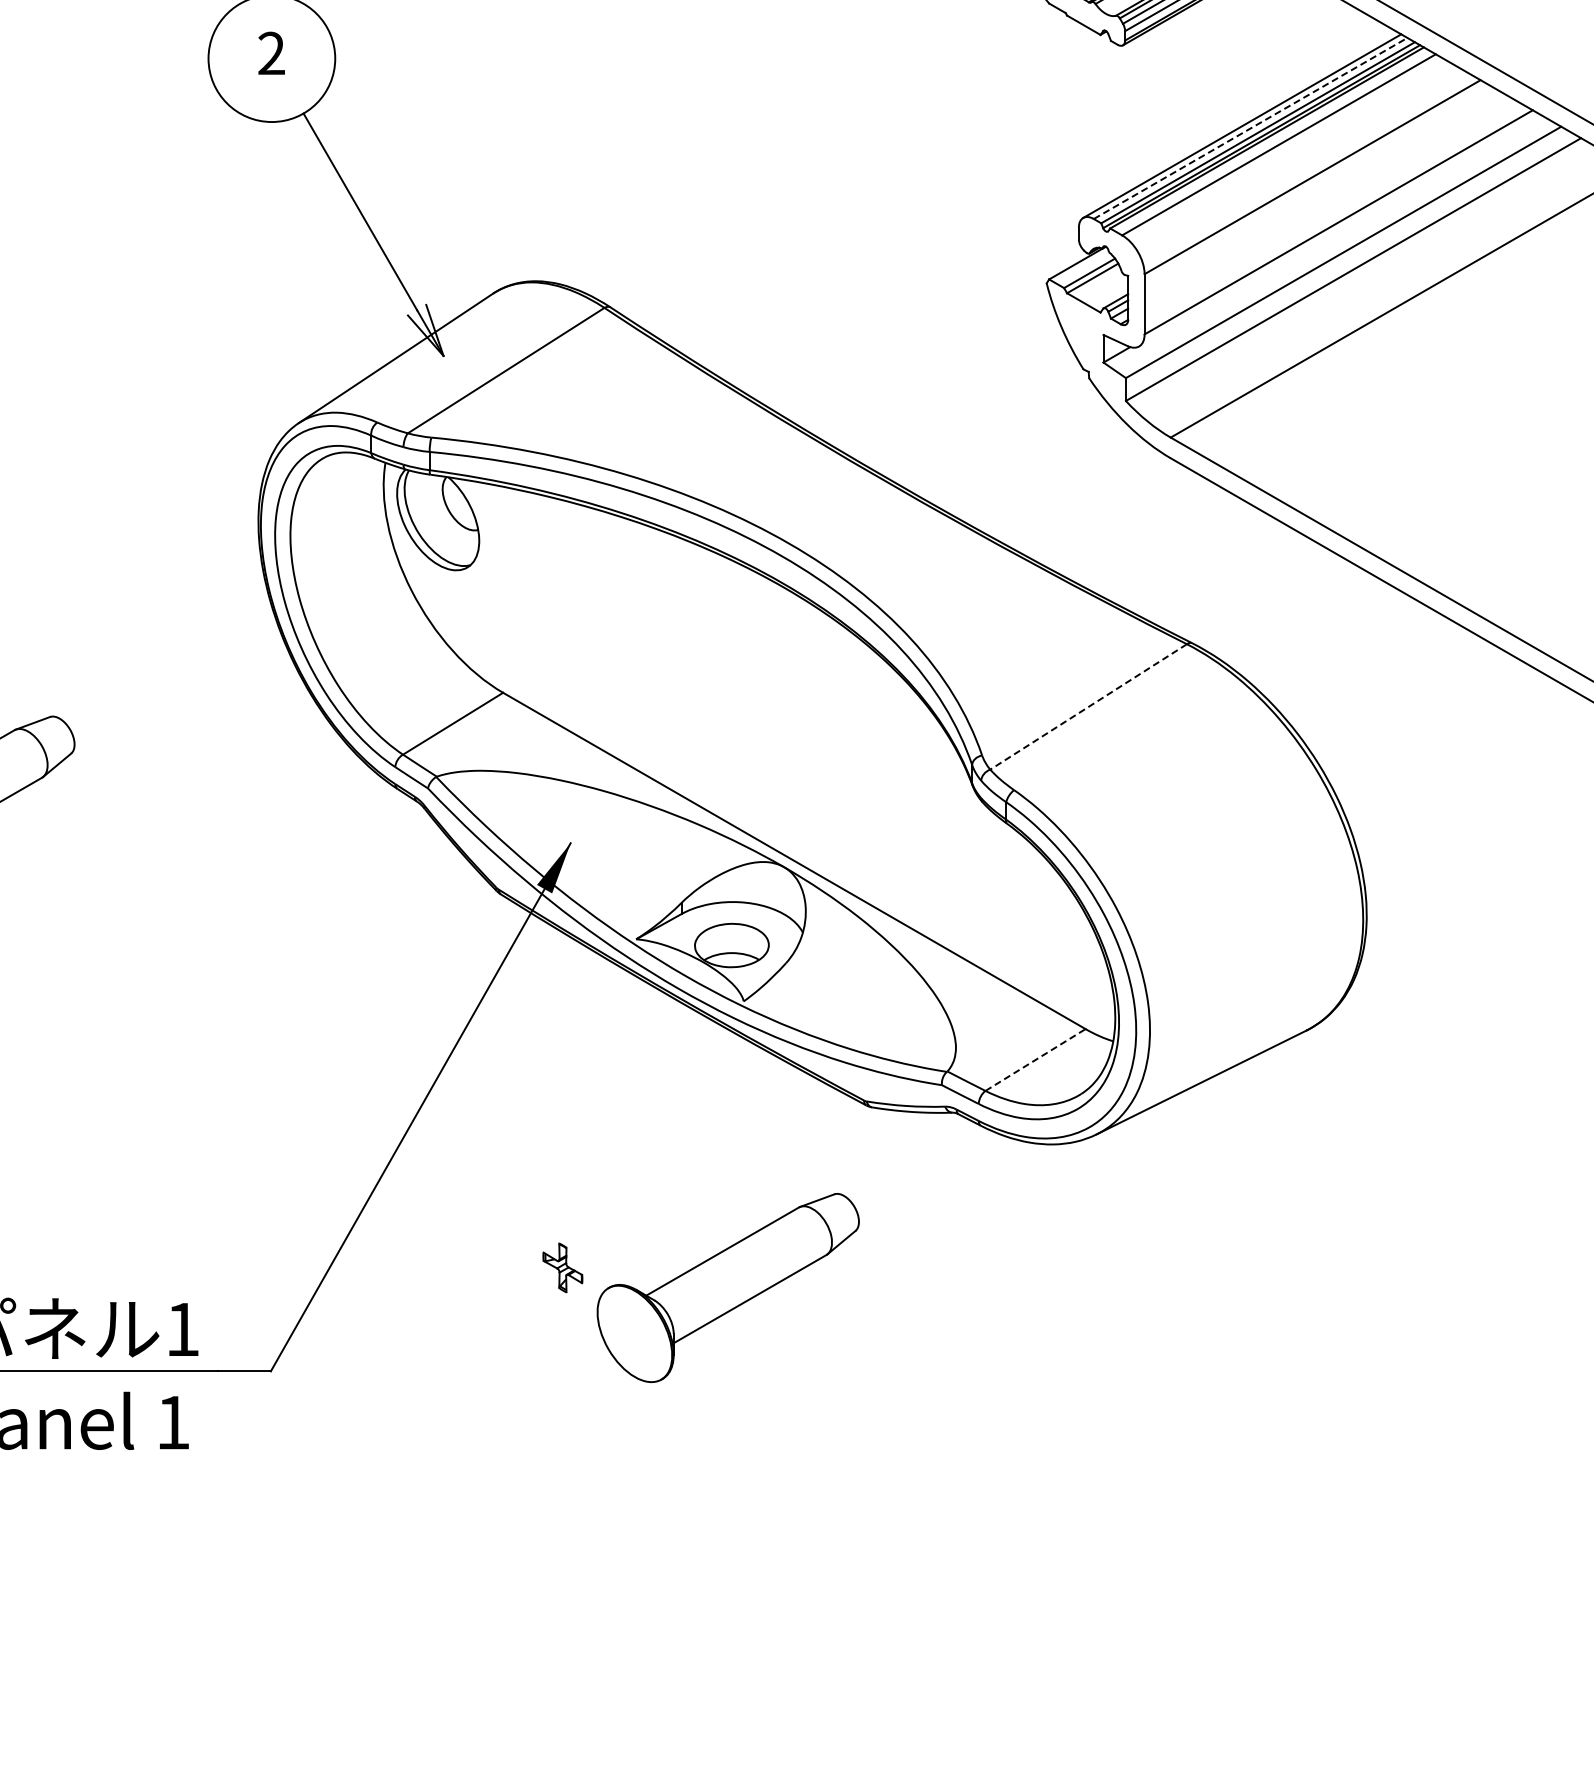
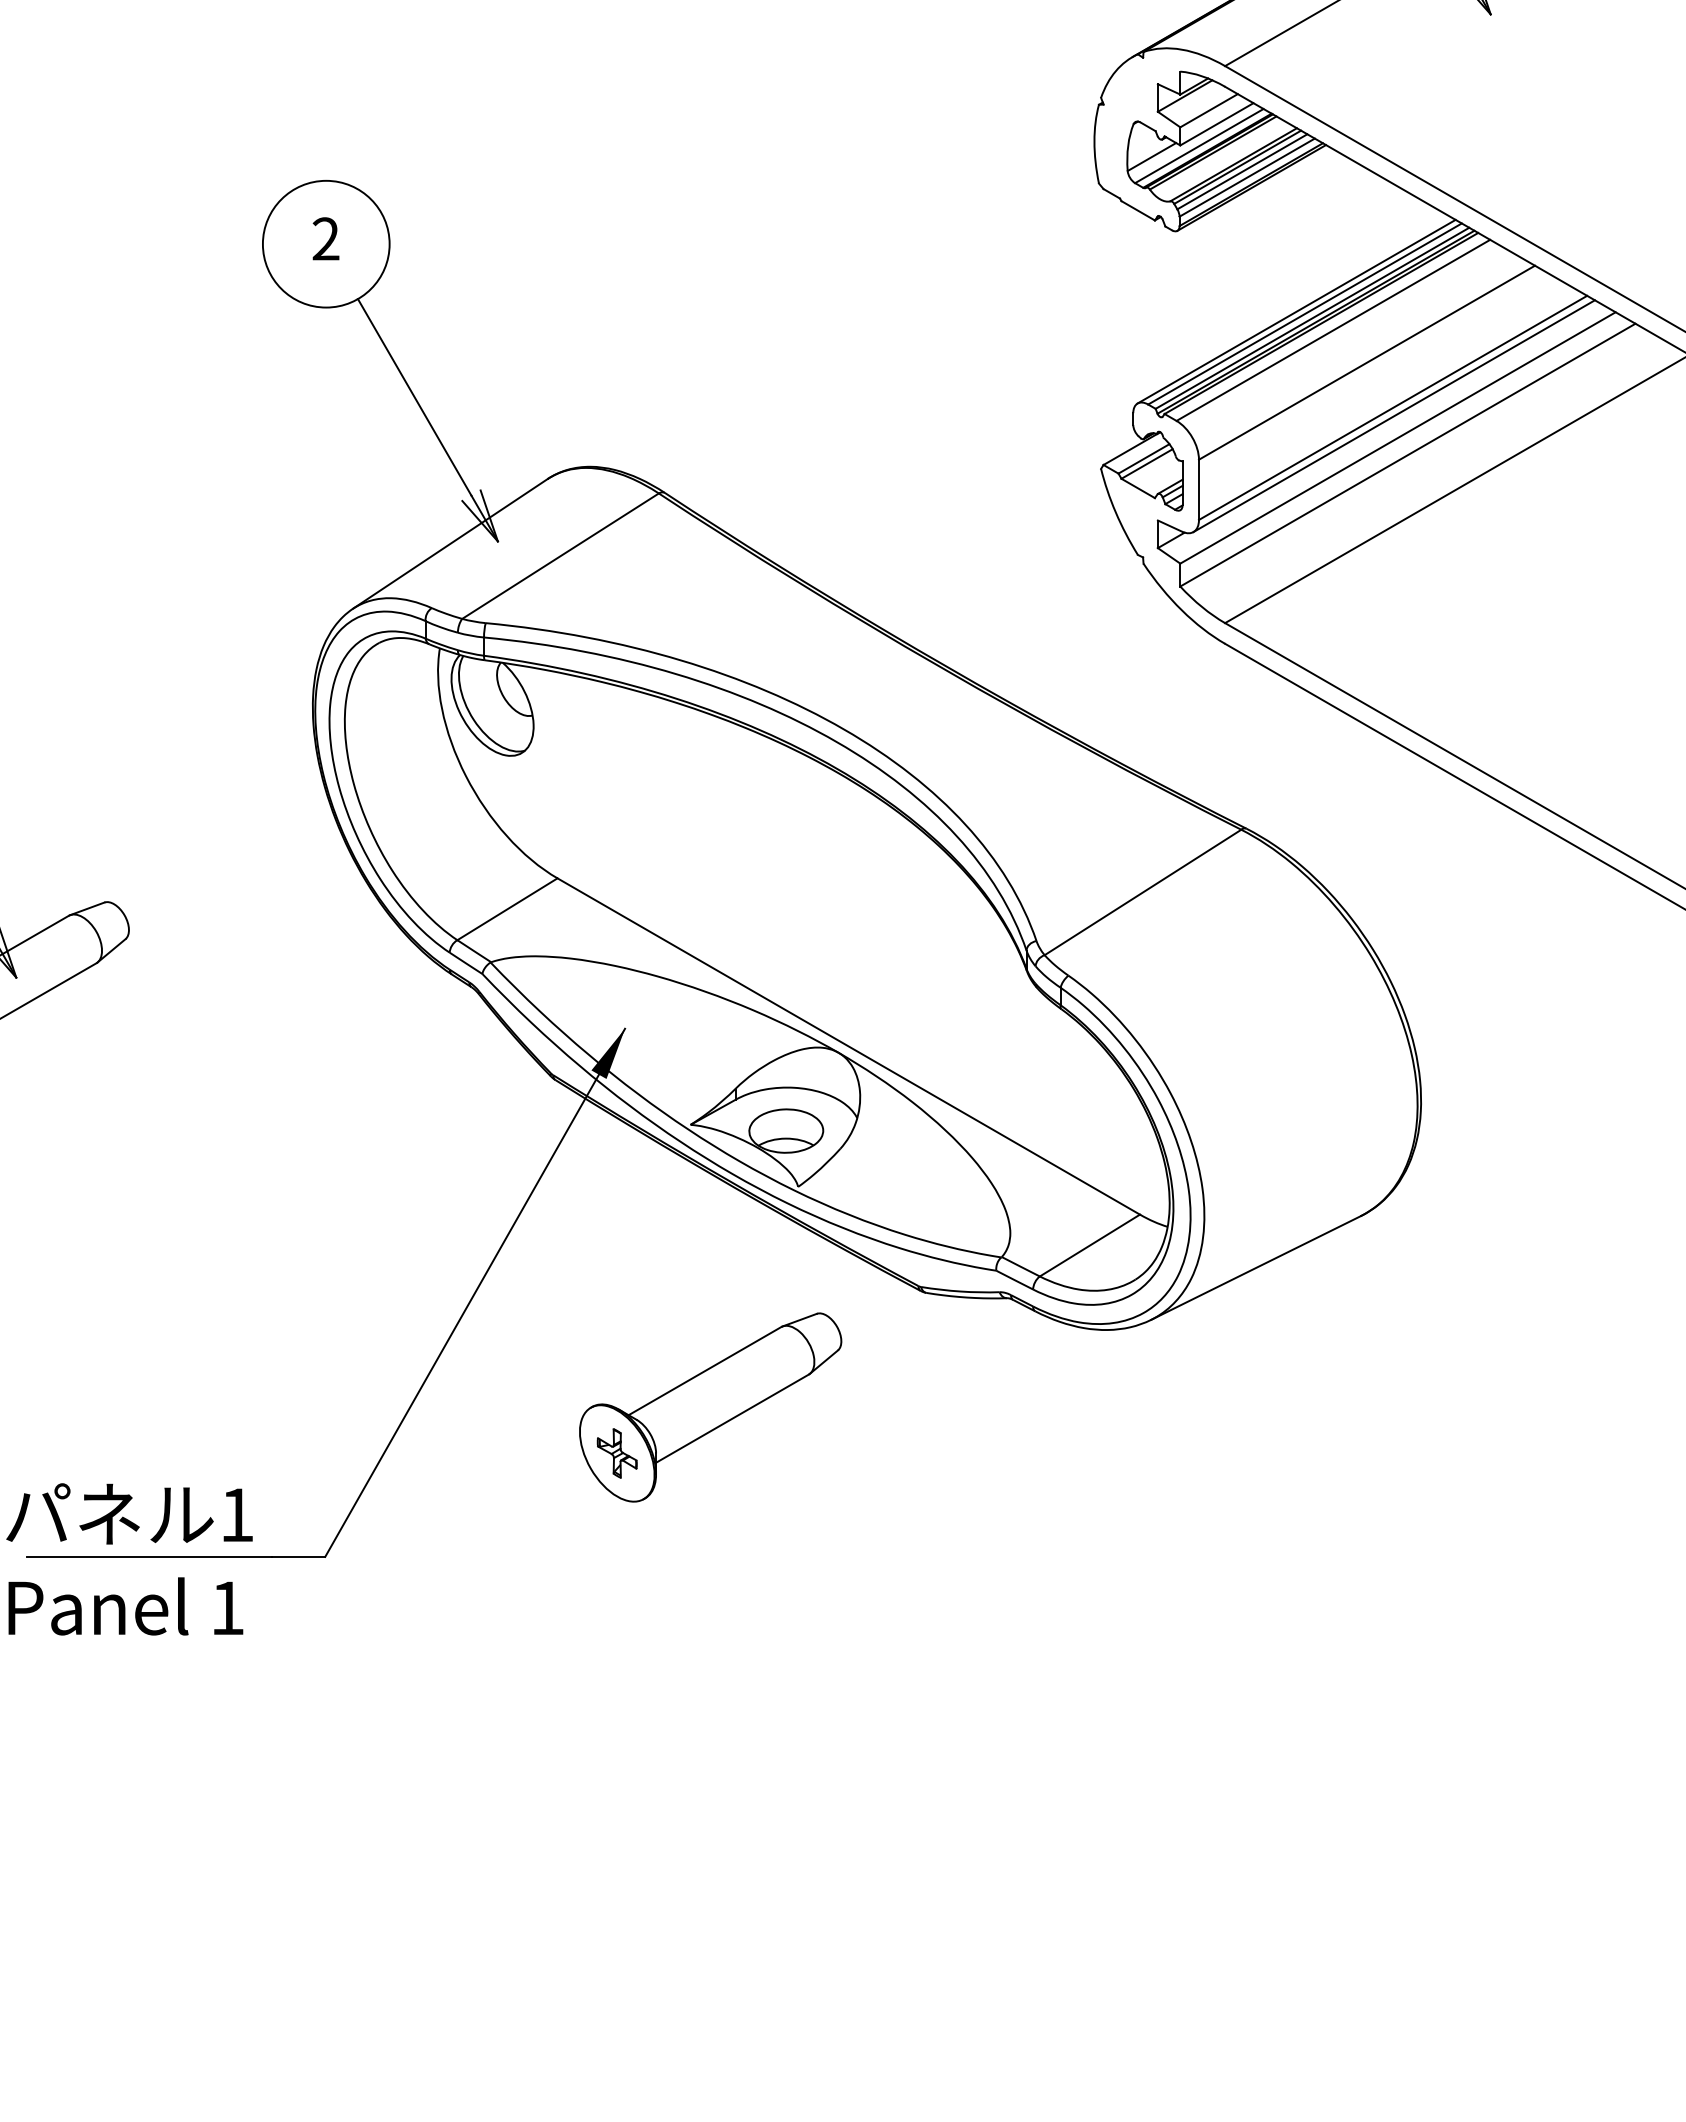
line: (1251, 127) -> (1305, 313), dashed -> solid
line: (1339, 230) -> (1393, 416), added
line: (1089, 706) -> (1143, 892), dashed -> solid
line: (1035, 1059) -> (1089, 1245), dashed -> solid
part: (728, 1287) -> (710, 1407), moved

